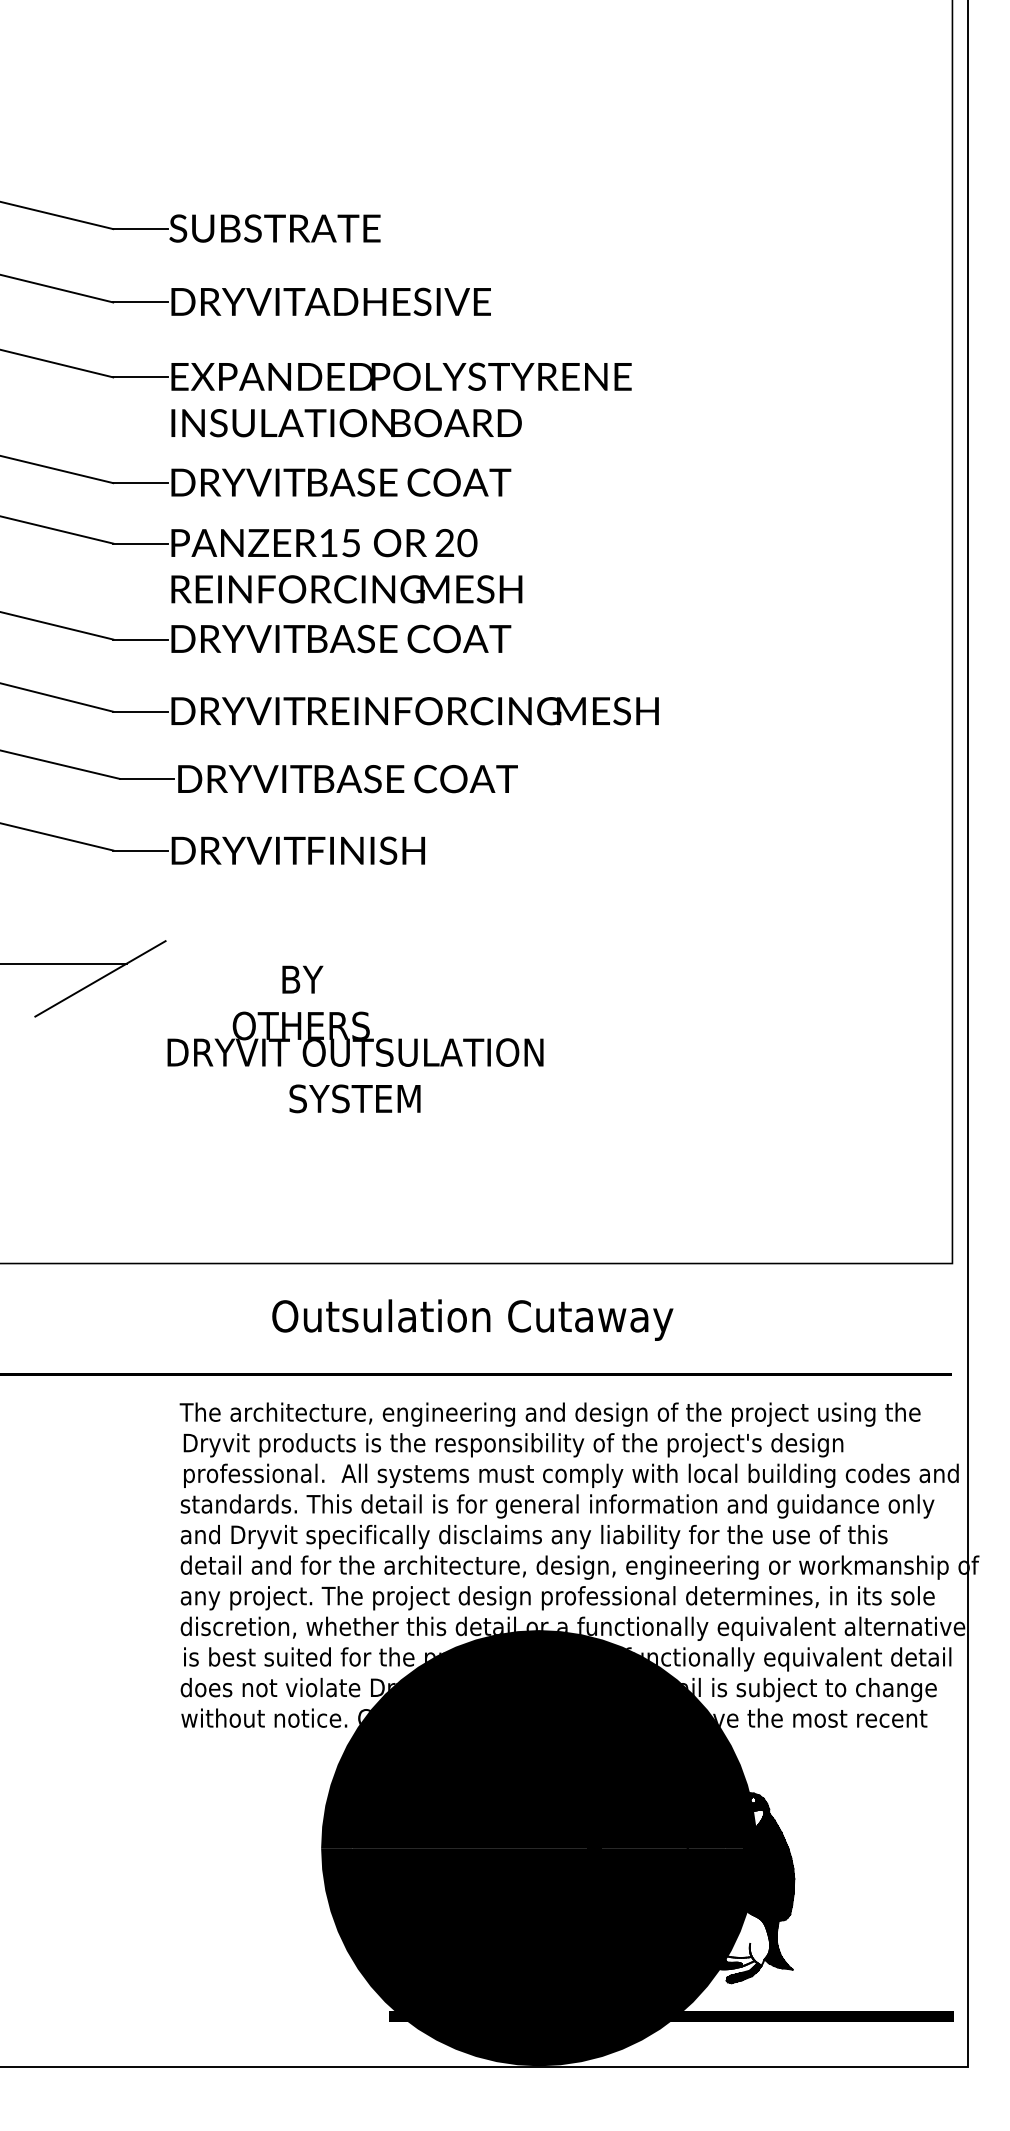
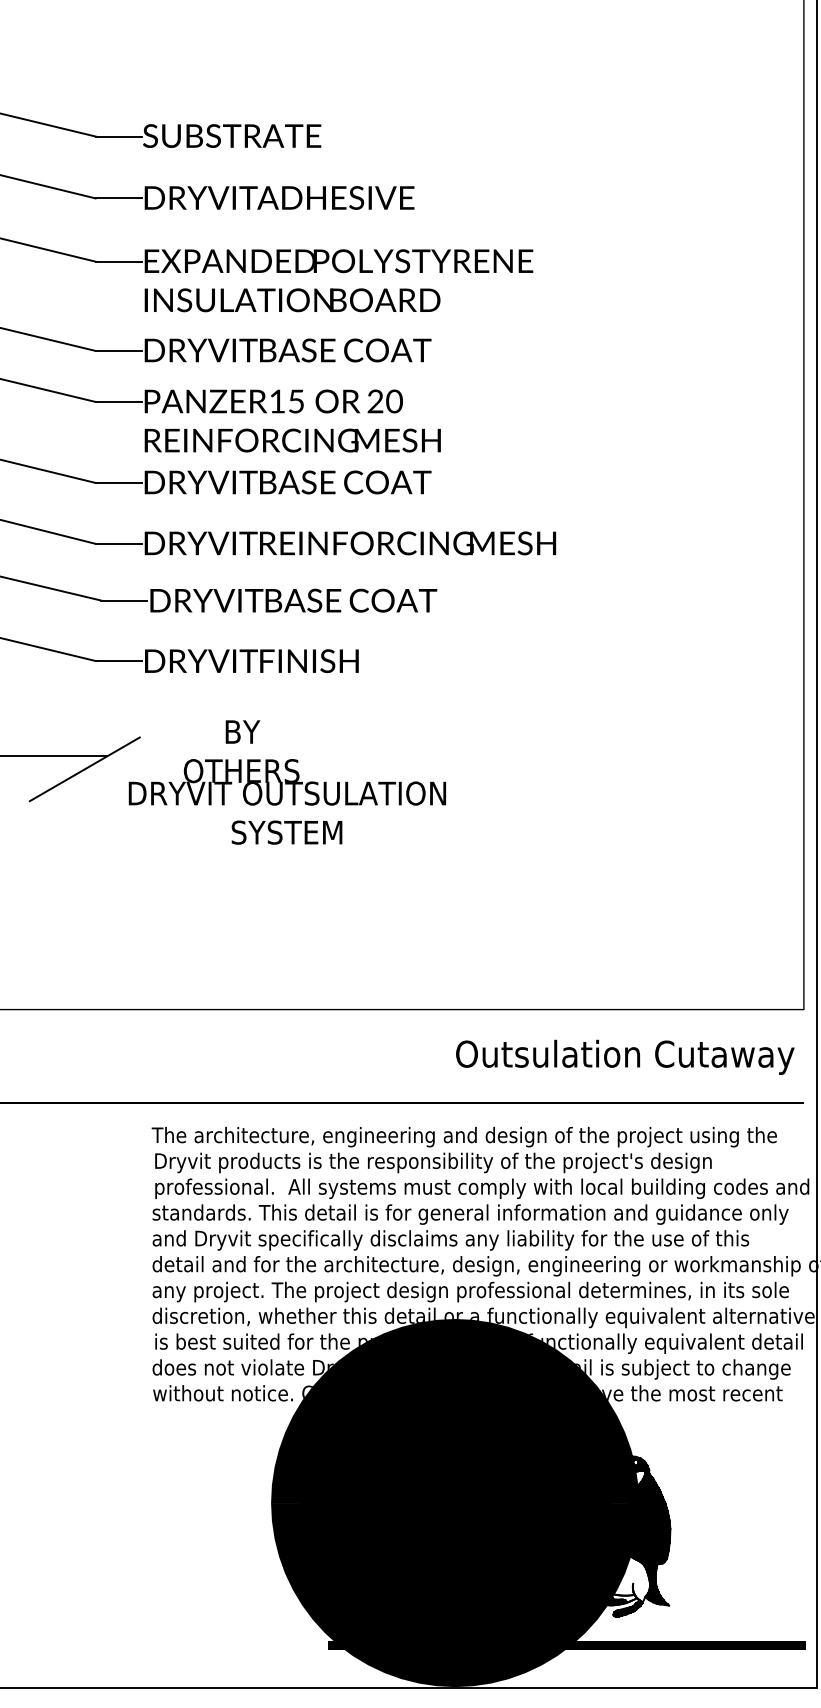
text: (355, 1039) -> (287, 782), moved
text: (472, 1319) -> (625, 1056), moved

